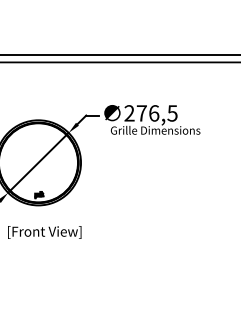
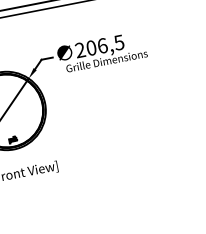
text: (141, 113) -> (91, 48), 276,5 -> 206,5

